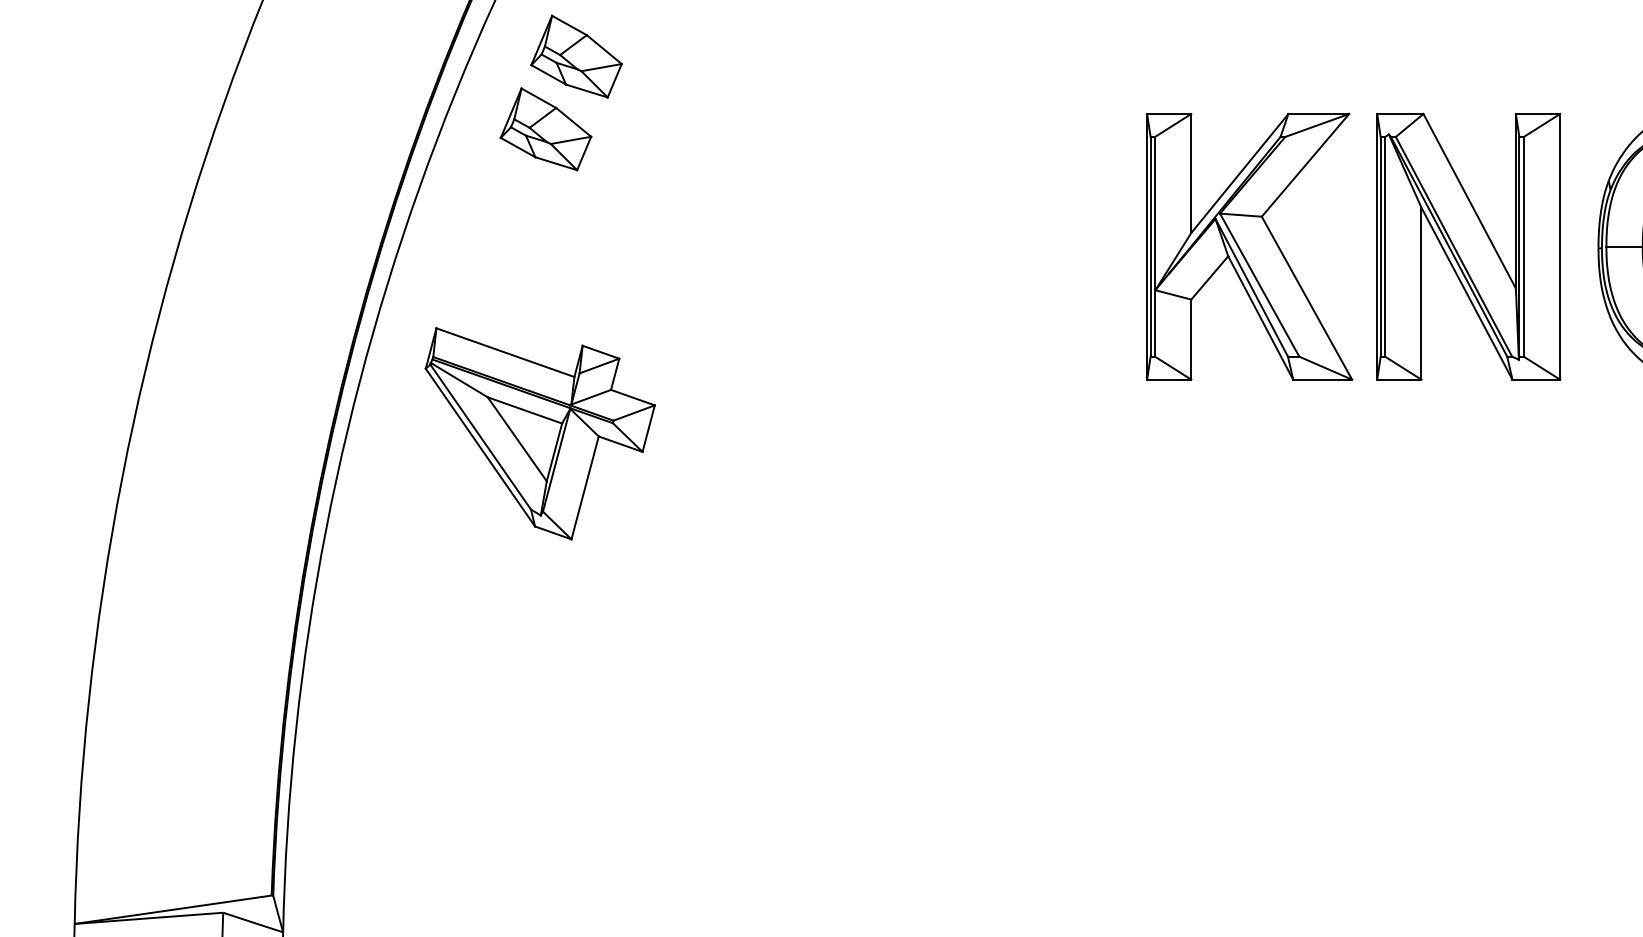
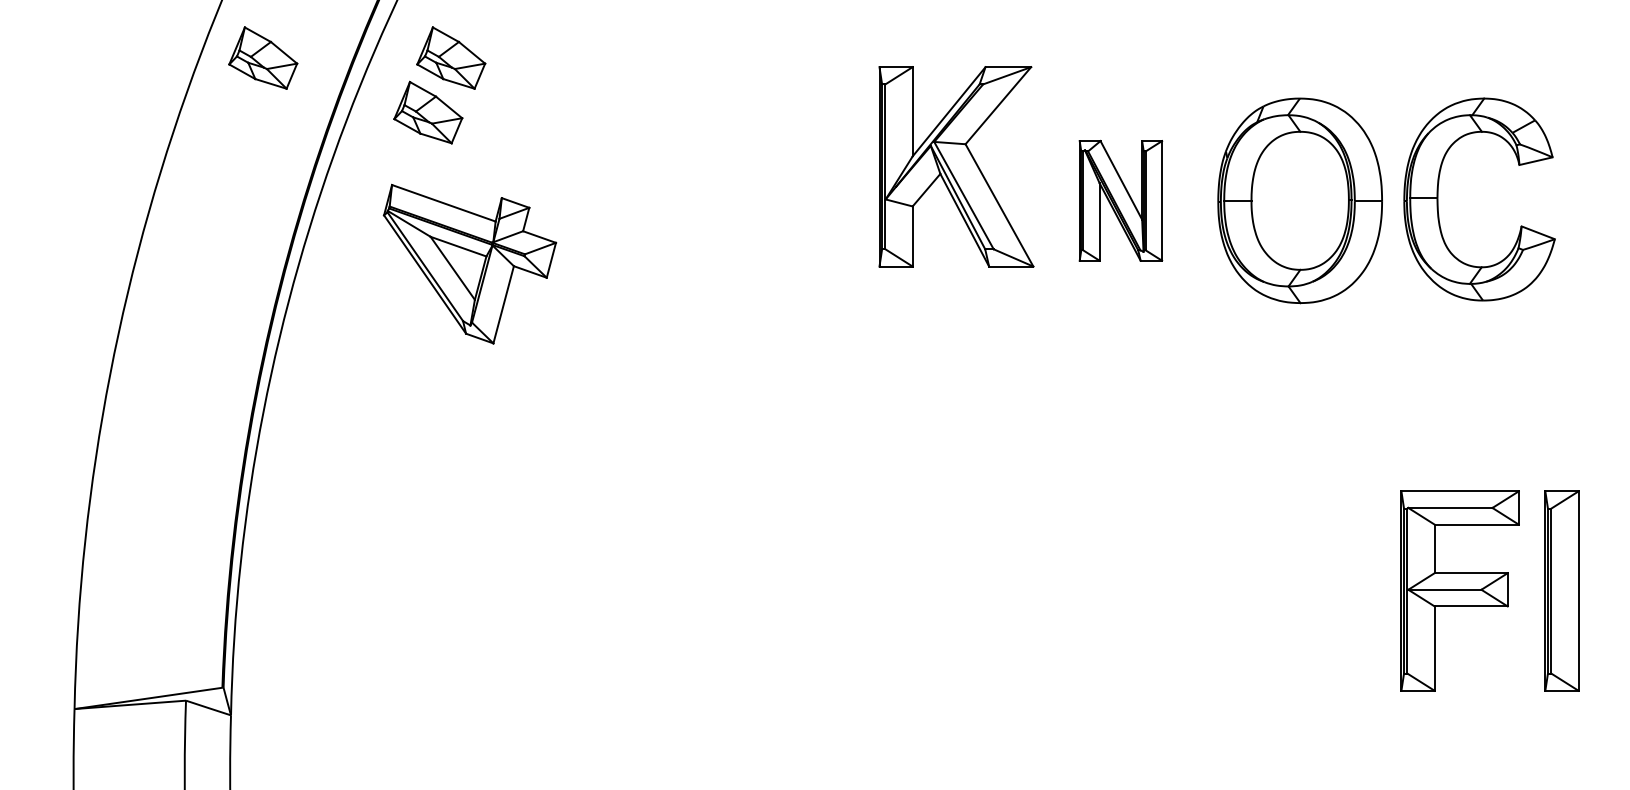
part: (326, 55) -> (263, 57), added
part: (1249, 246) -> (956, 166), moved
part: (1468, 246) -> (1120, 200), size x0.6
part: (539, 432) -> (469, 263), moved

